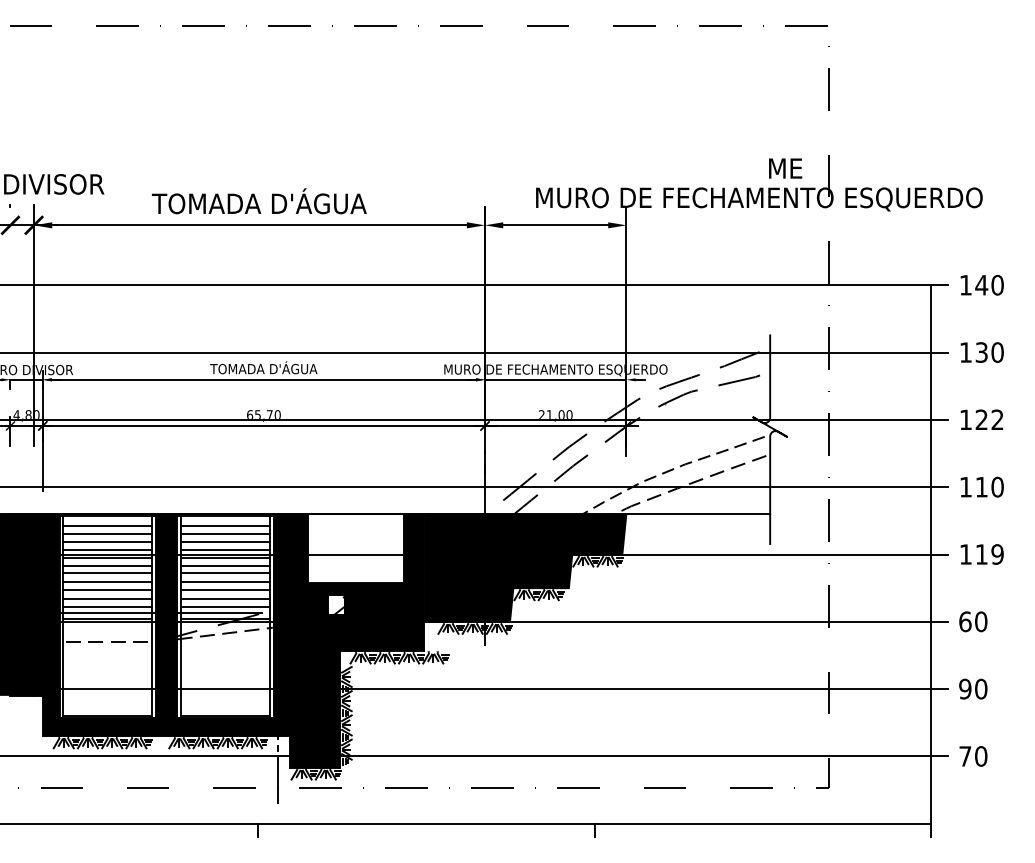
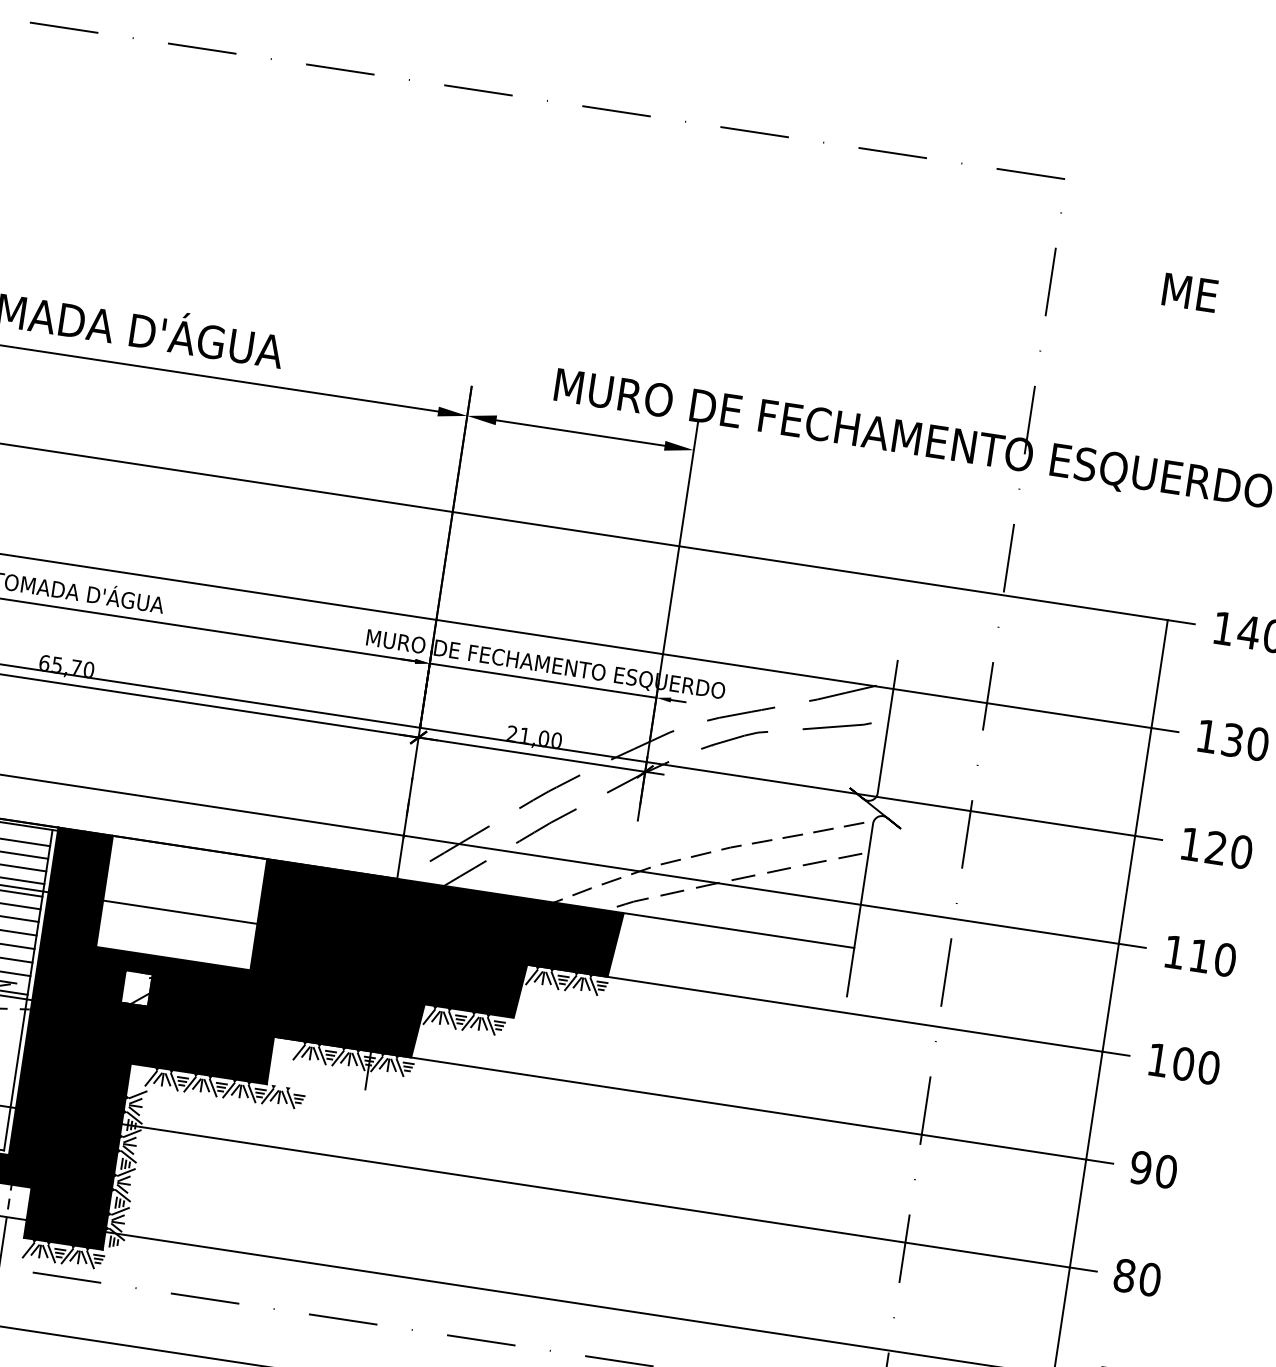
text: (785, 168) -> (1190, 292), moved
text: (997, 419) -> (1241, 851), 122 -> 120
text: (989, 554) -> (1196, 1065), 119 -> 100
text: (965, 621) -> (1141, 1167), 60 -> 90
text: (965, 688) -> (1125, 1274), 90 -> 80

